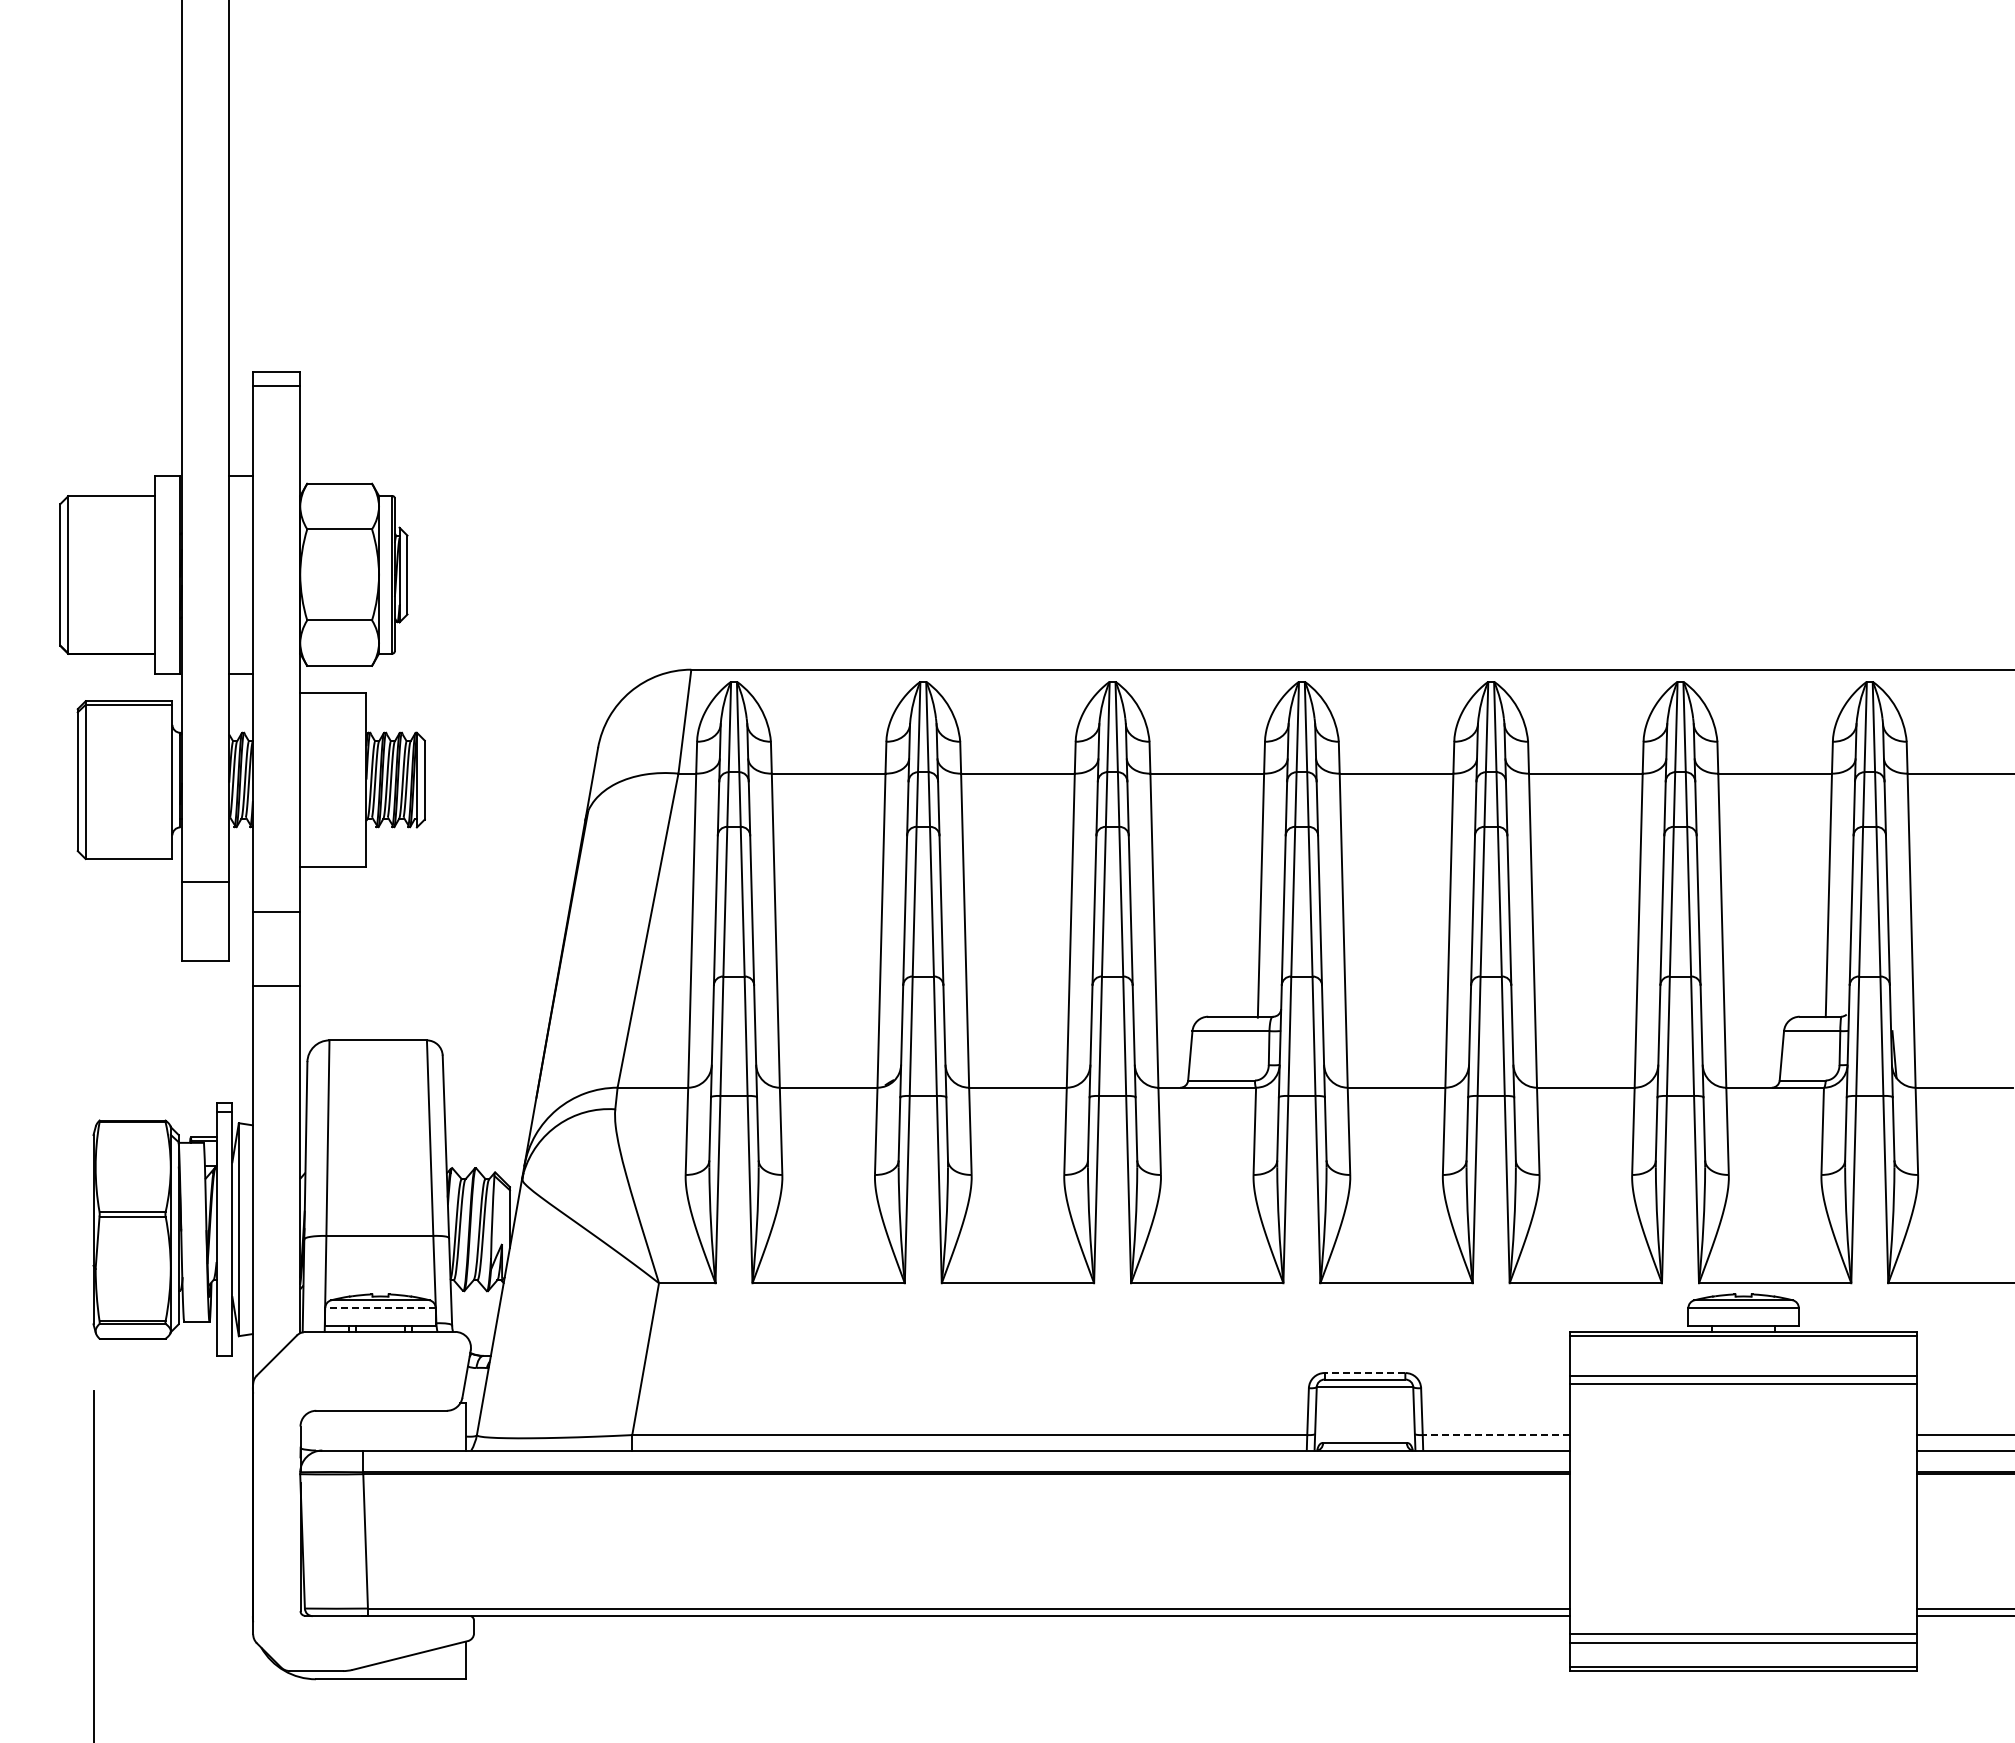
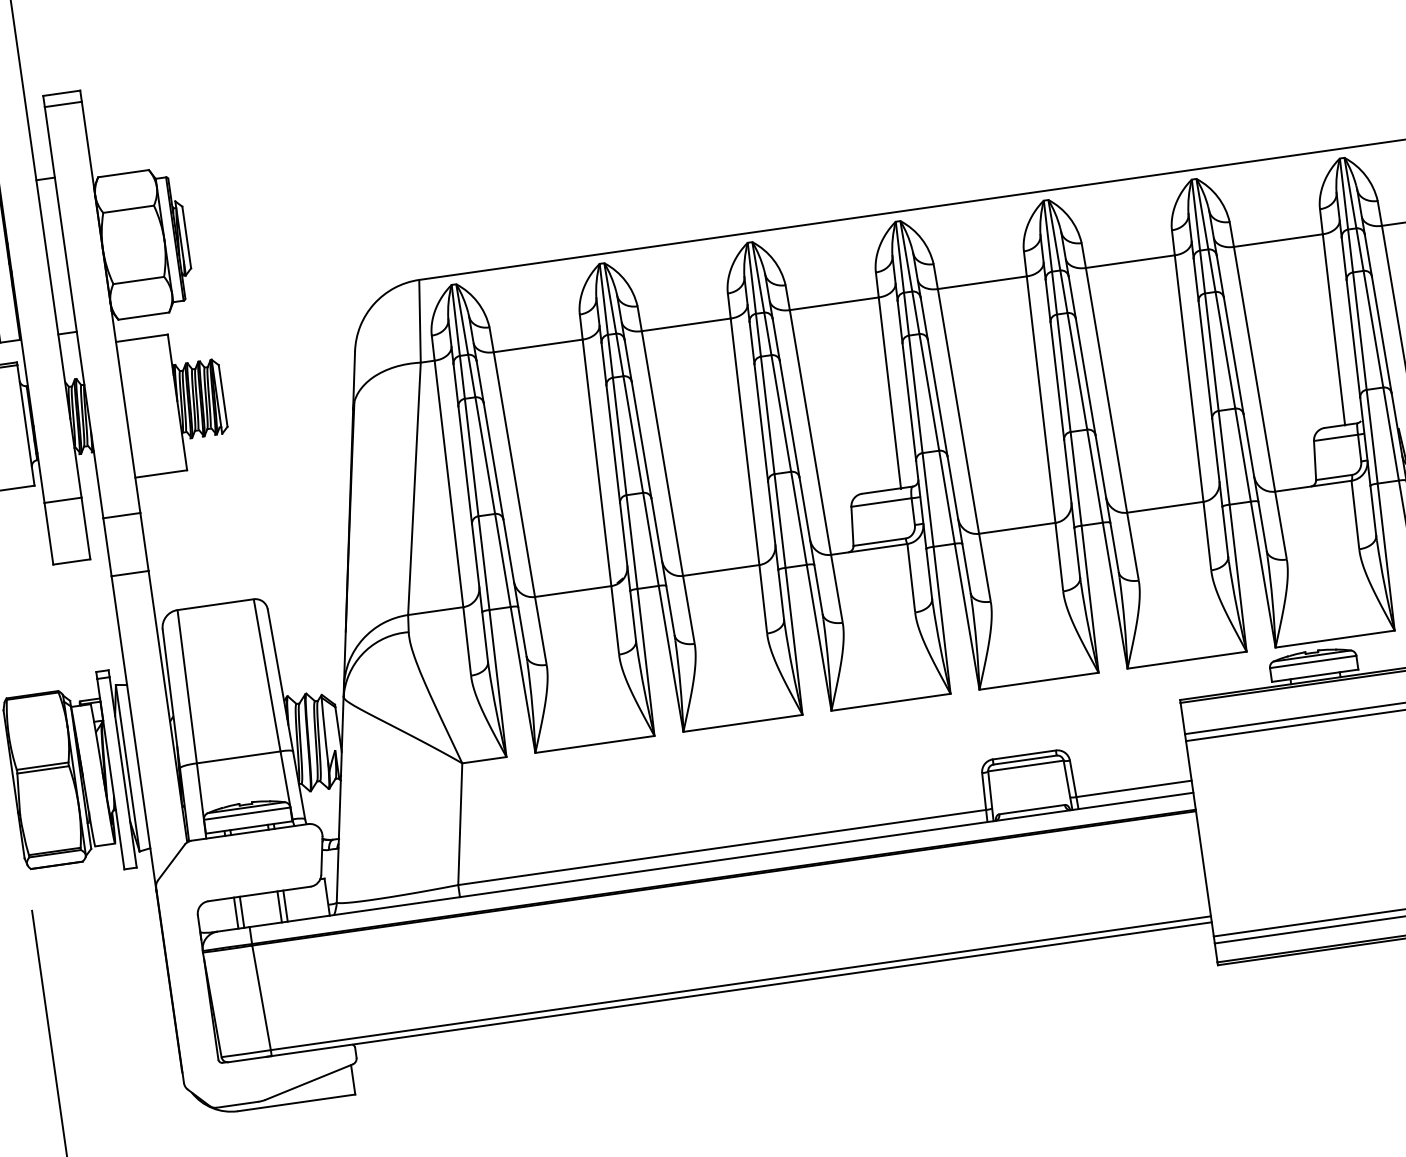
line: (379, 1307) -> (246, 813), dashed -> solid
line: (1364, 1373) -> (1024, 755), dashed -> solid
line: (348, 1430) -> (235, 913), added
line: (356, 1430) -> (242, 912), added
line: (404, 1430) -> (279, 906), added
line: (412, 1430) -> (285, 905), added
line: (1496, 1435) -> (1134, 789), dashed -> solid

